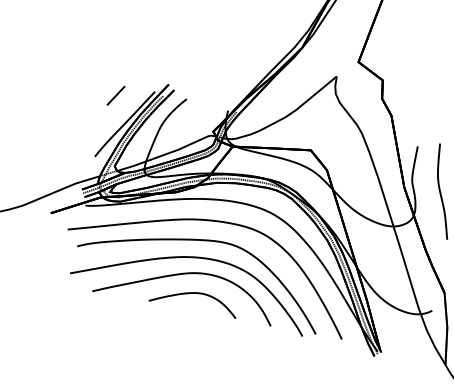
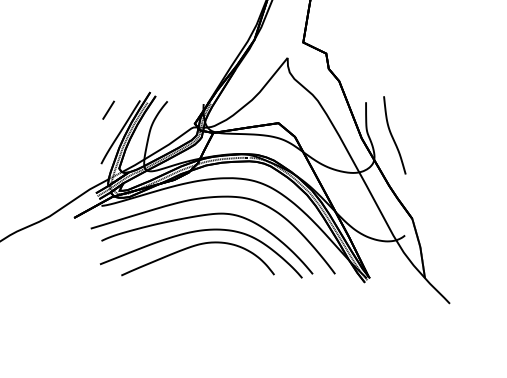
part: (193, 300) -> (206, 266), removed

